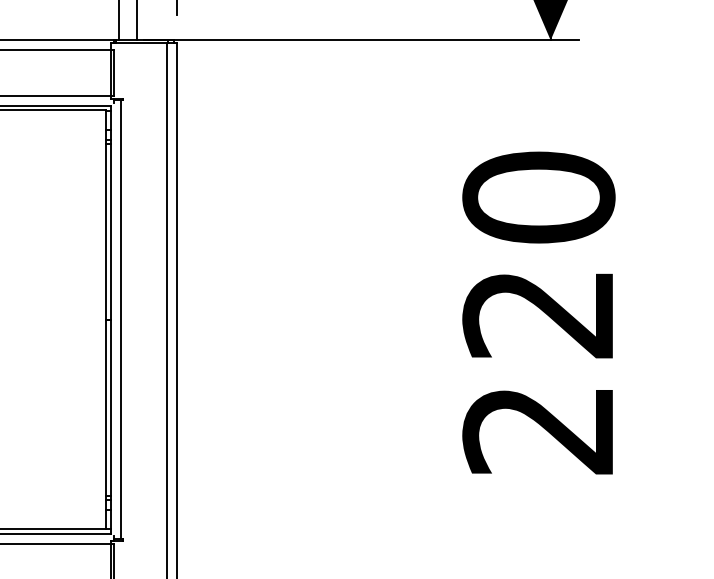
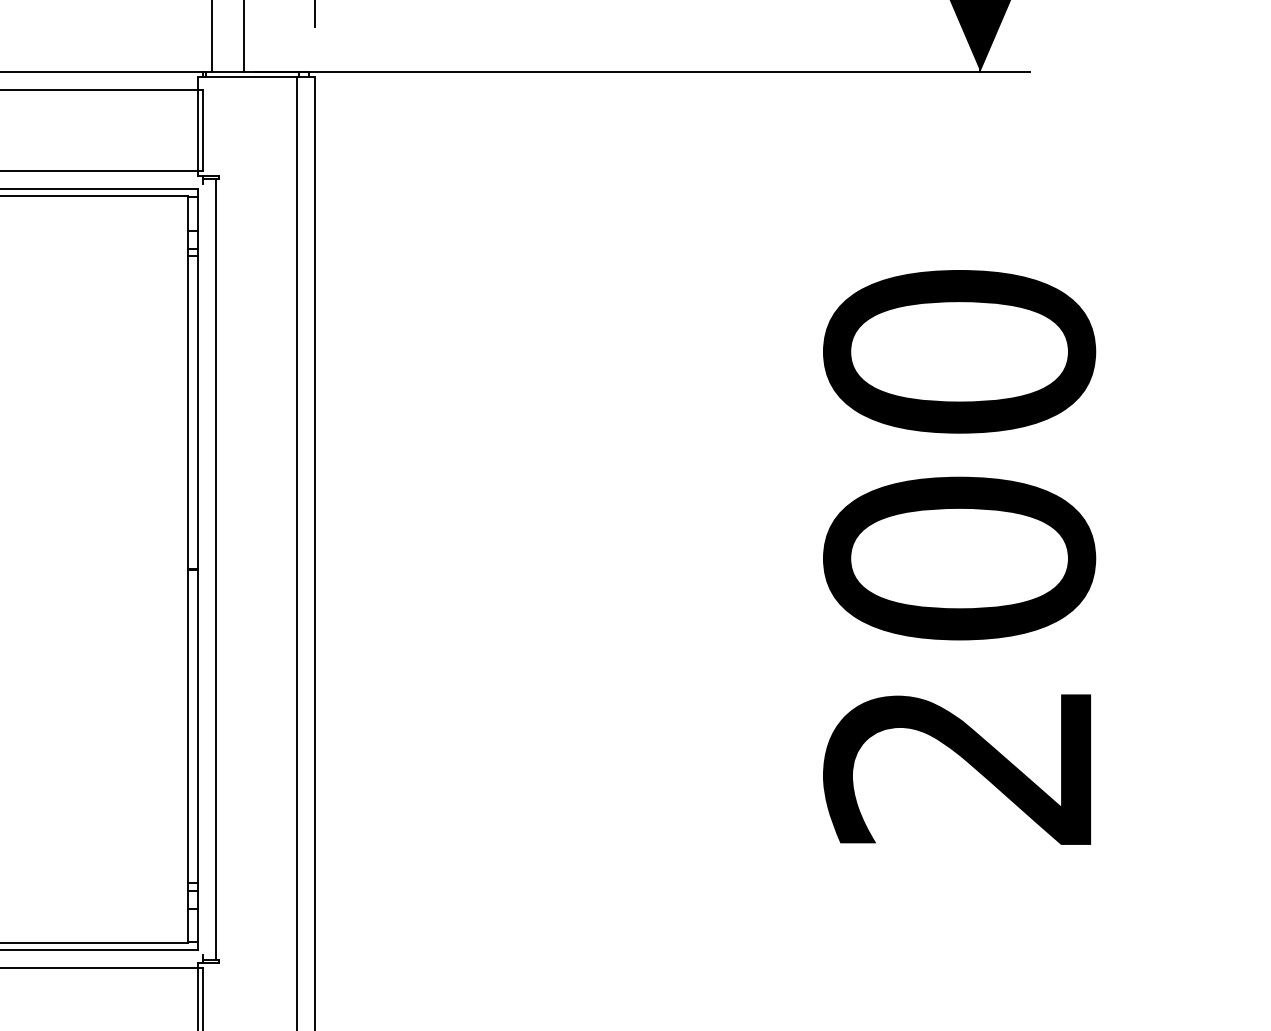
text: (538, 313) -> (958, 558), 220 -> 200

